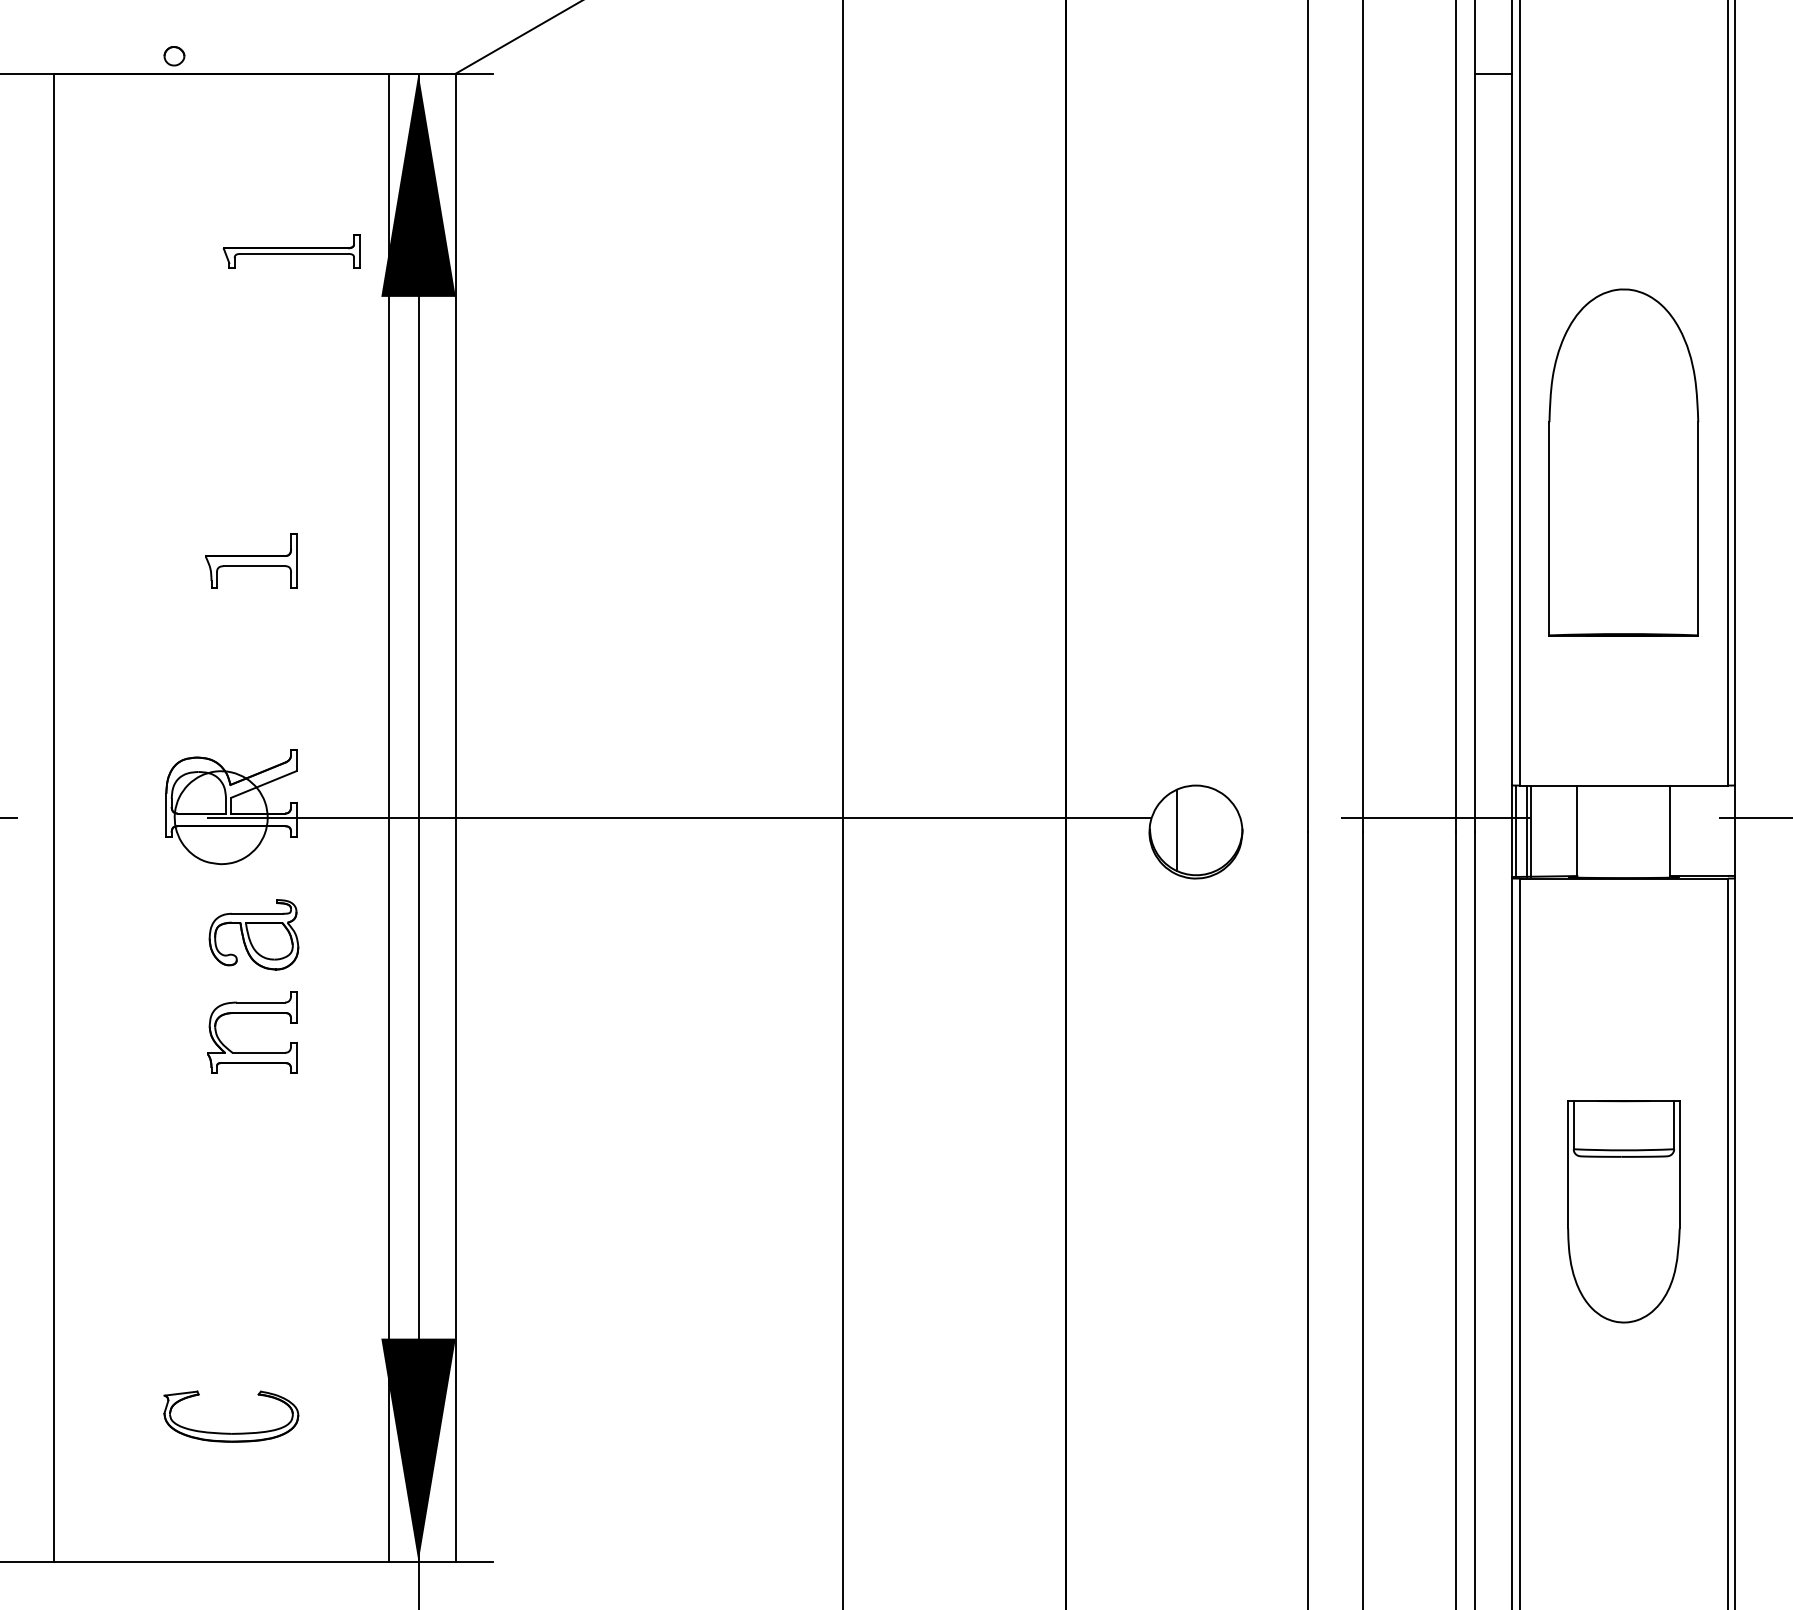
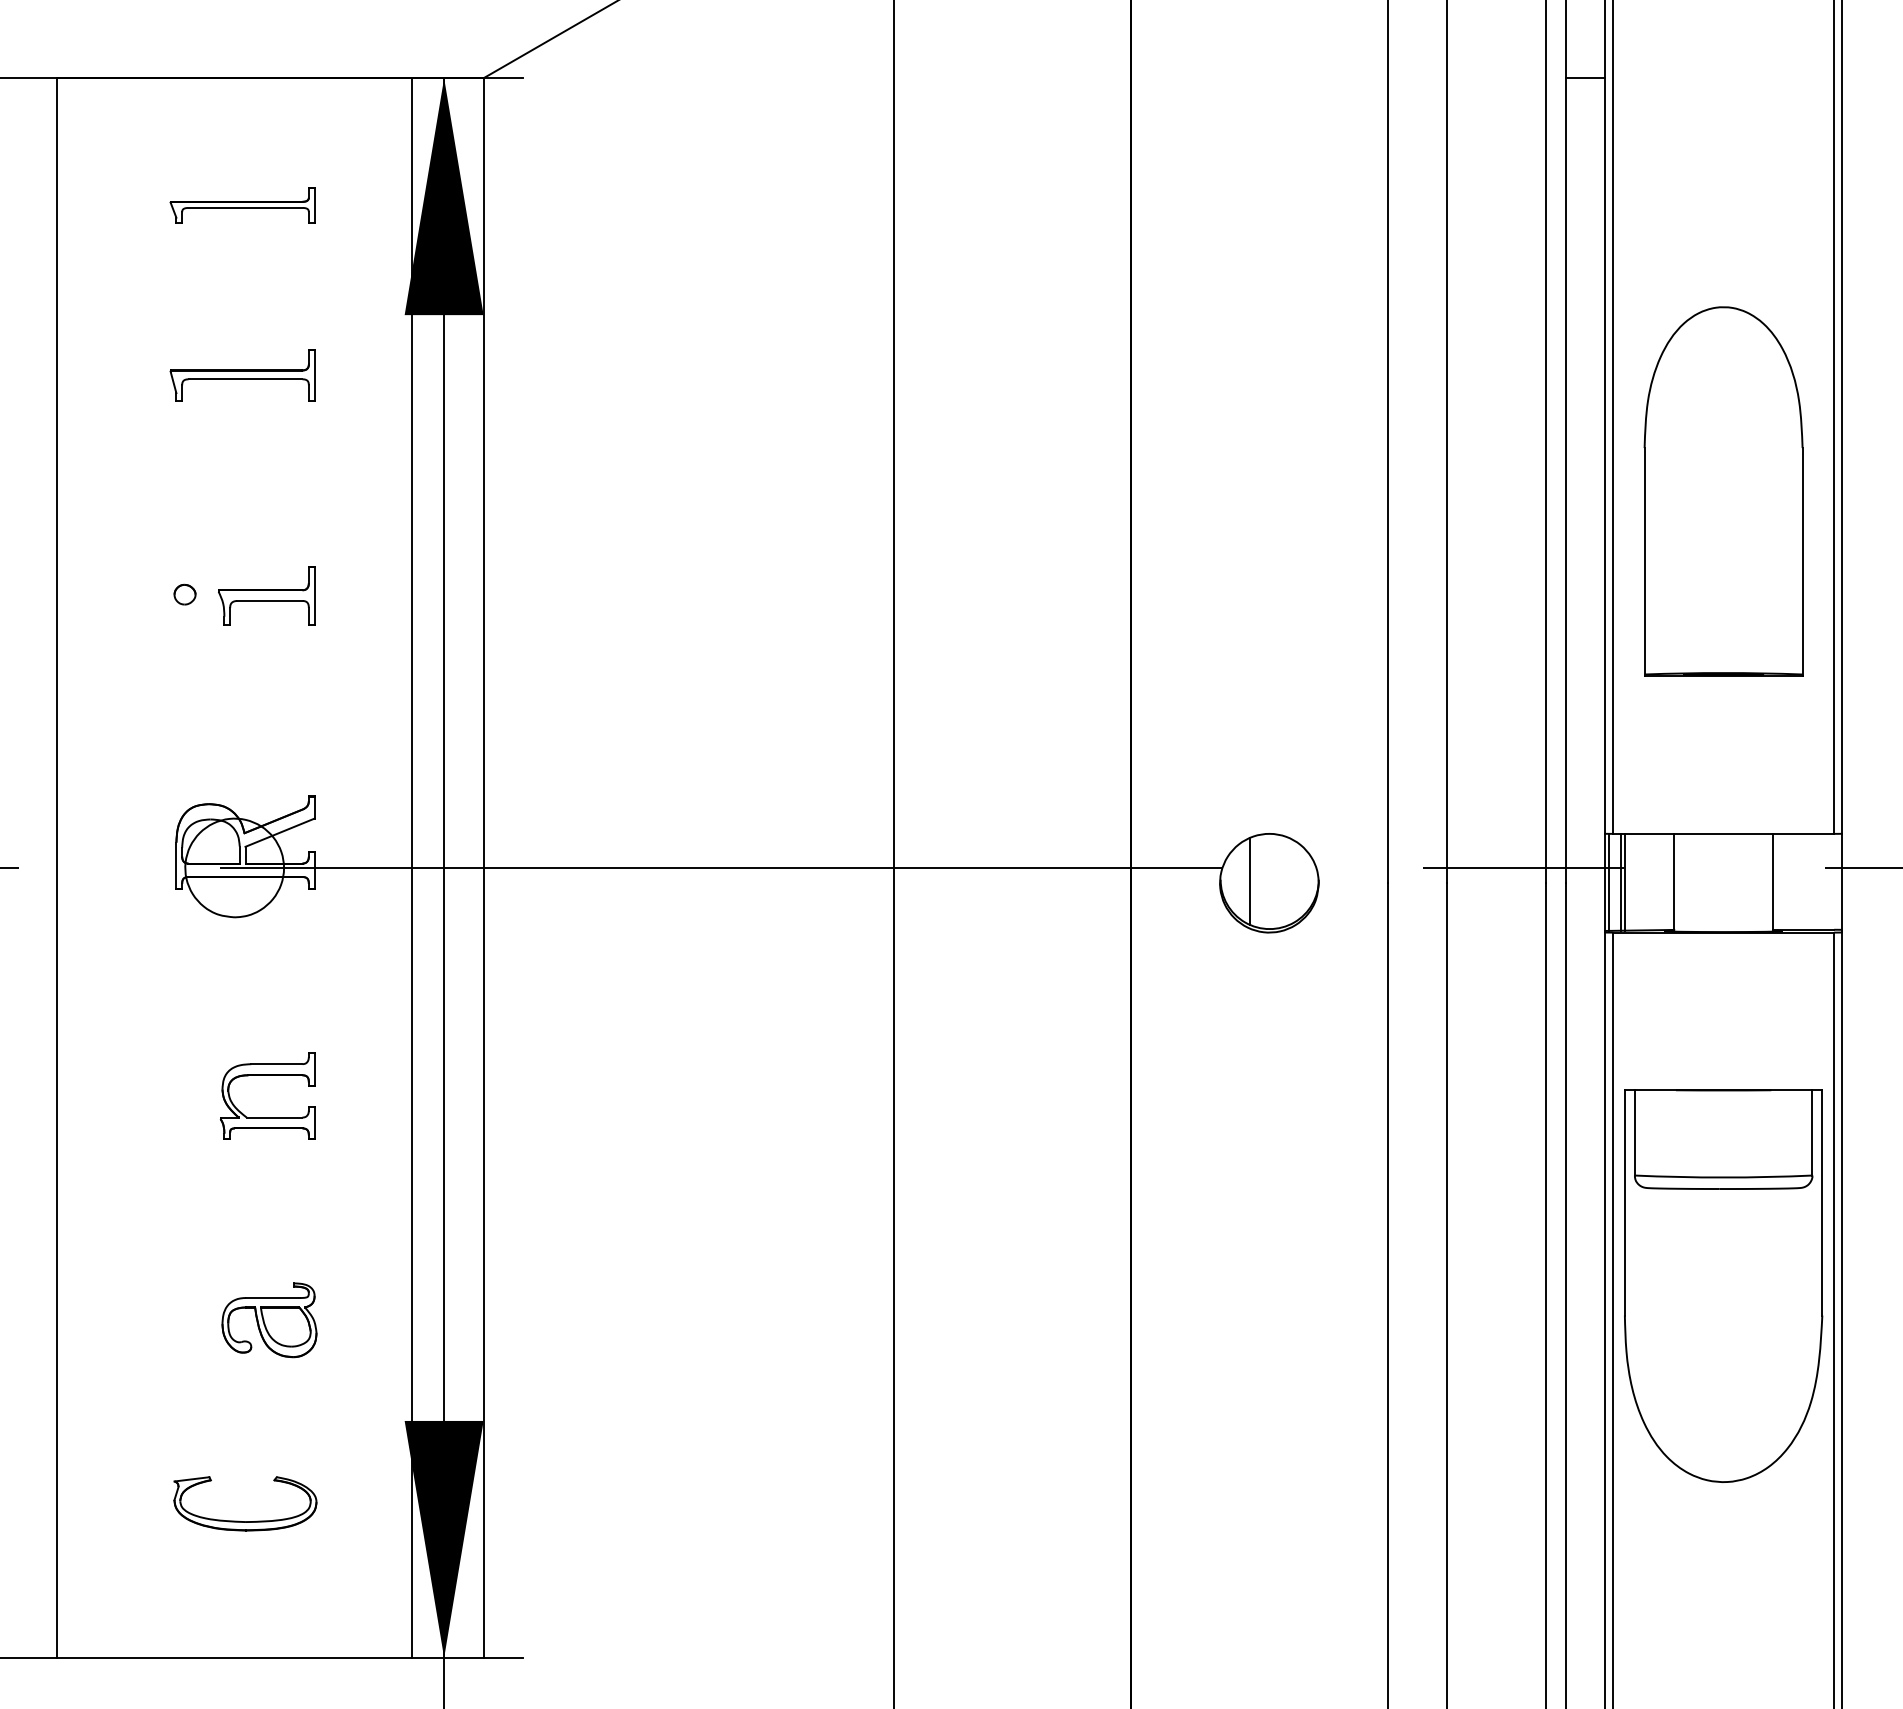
part: (174, 56) -> (185, 594), moved
part: (291, 251) -> (242, 205), moved
part: (228, 353) -> (242, 375), added
part: (253, 934) -> (268, 1319), moved
part: (1623, 1211) -> (1723, 1285), size x1.67

